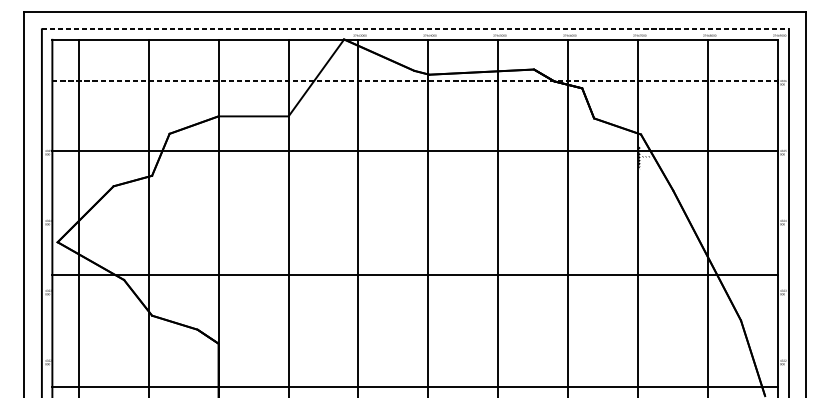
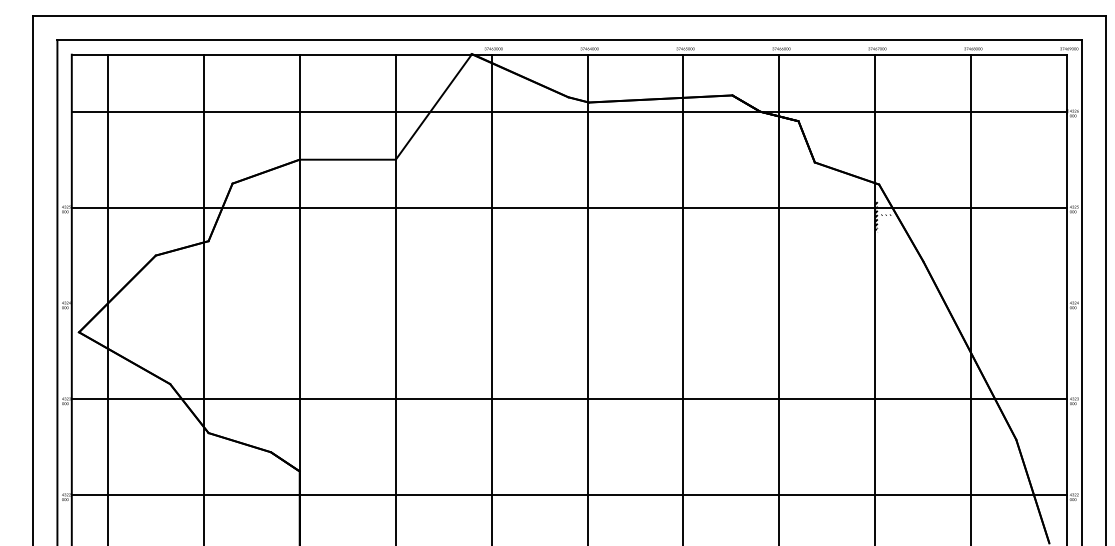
line: (415, 29) -> (569, 40), dashed -> solid
line: (415, 81) -> (569, 111), dashed -> solid
line: (415, 275) -> (569, 399), moved
line: (415, 386) -> (569, 495), moved

